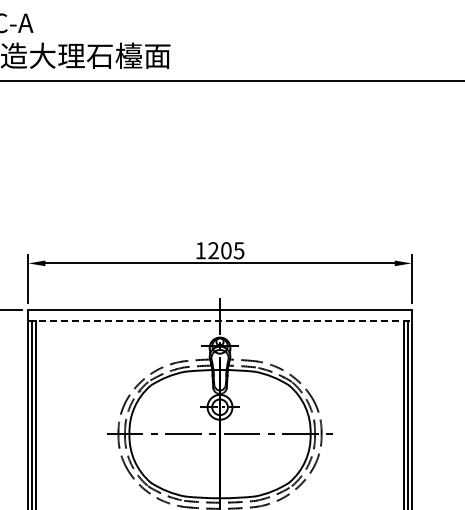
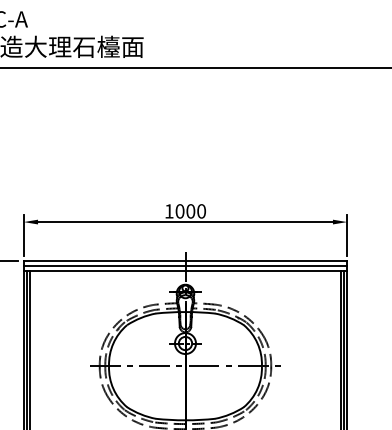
text: (226, 250) -> (190, 211), 1205 -> 1000
line: (219, 315) -> (185, 266), added
line: (220, 321) -> (185, 271), dashed -> solid

